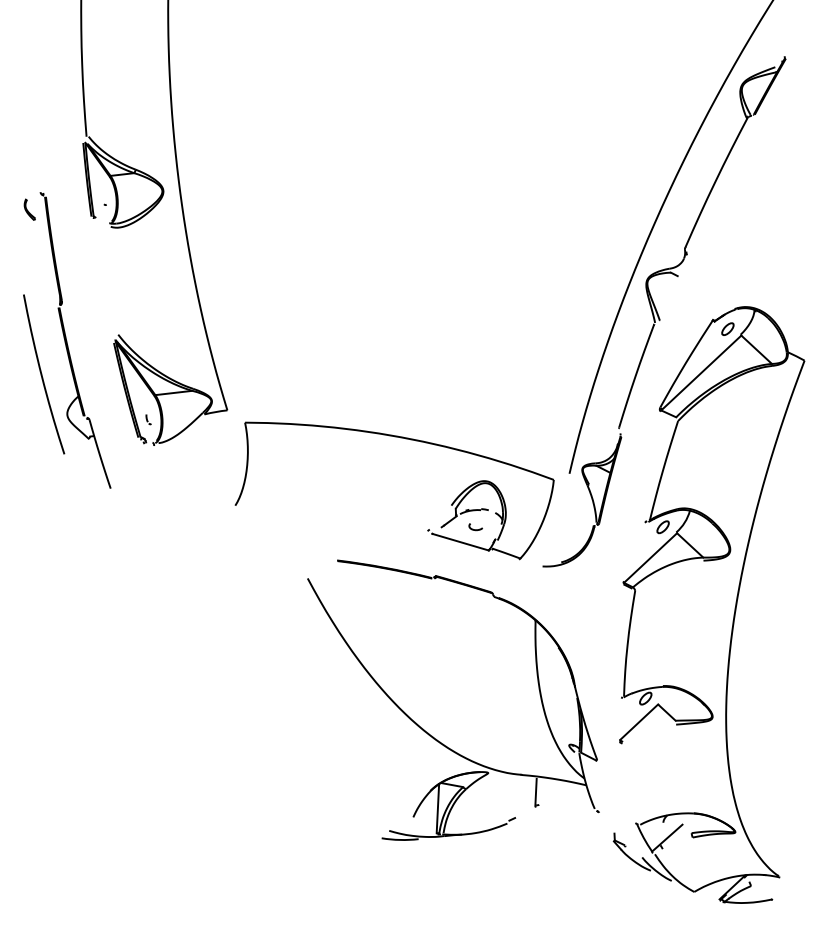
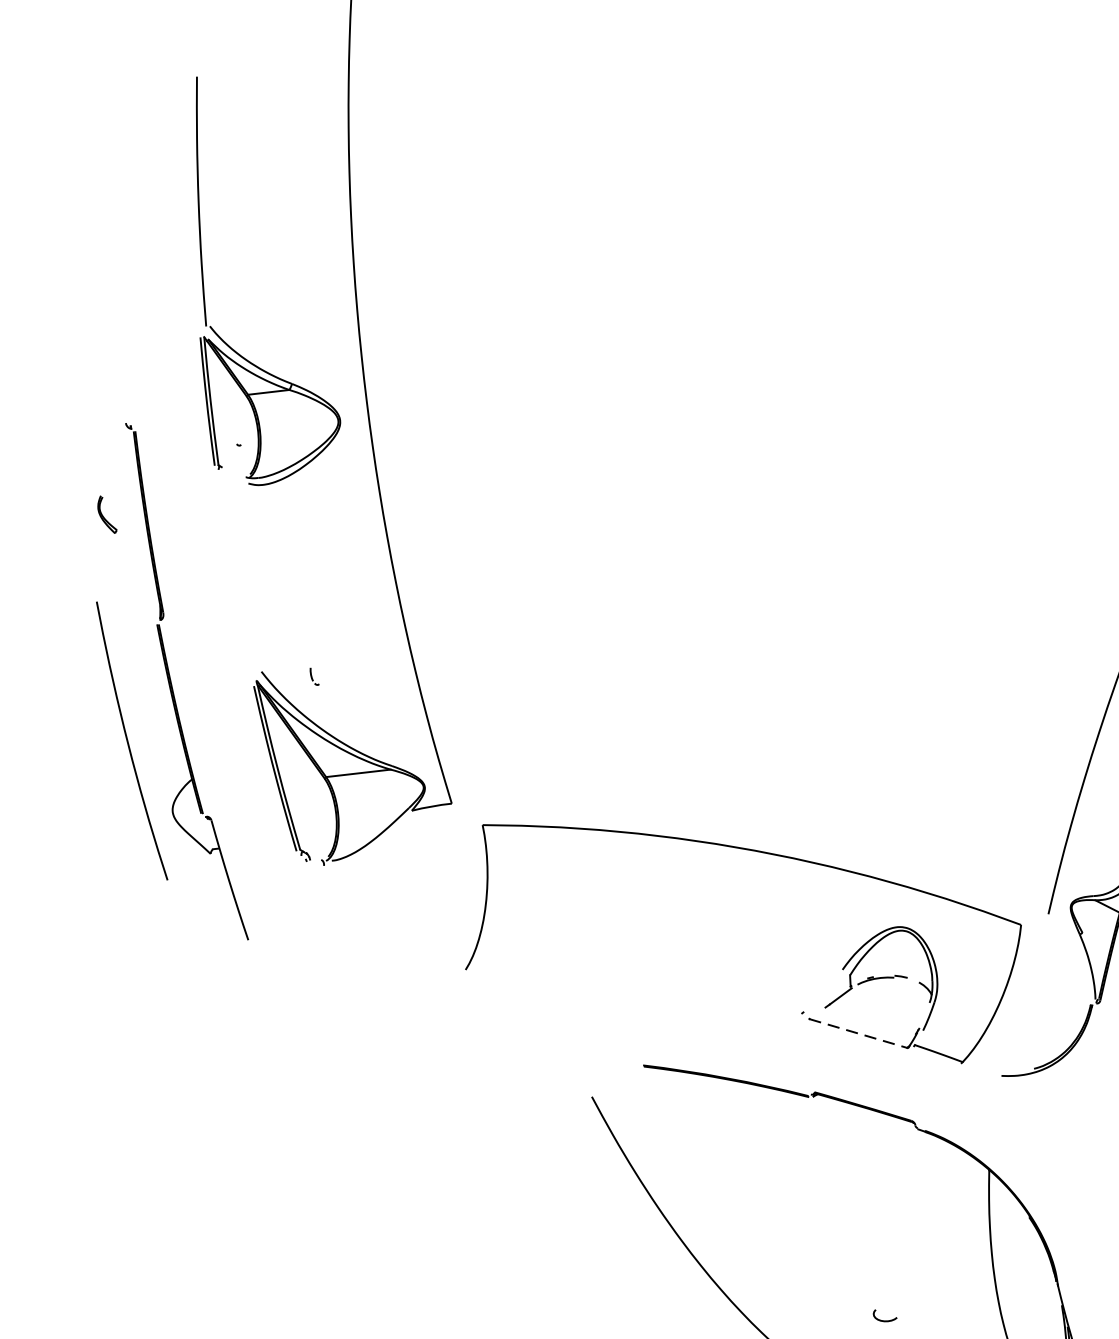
part: (29, 209) -> (106, 514), moved
part: (148, 419) -> (314, 676), moved
curve: (475, 529) -> (884, 1320), moved
line: (460, 542) -> (858, 1034), solid -> dashed

